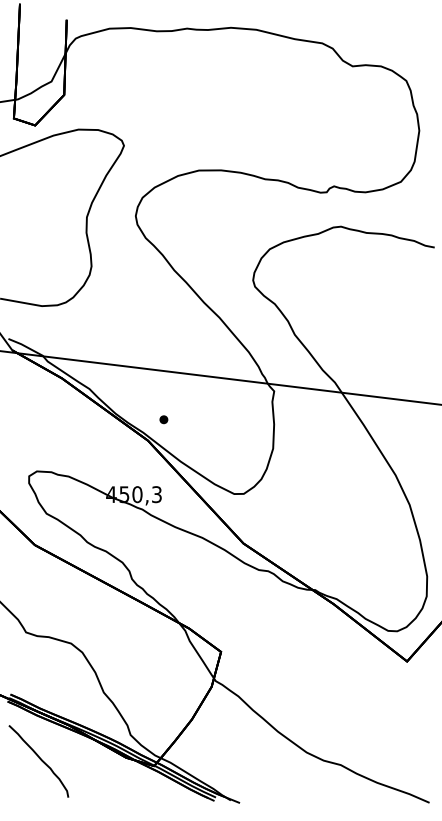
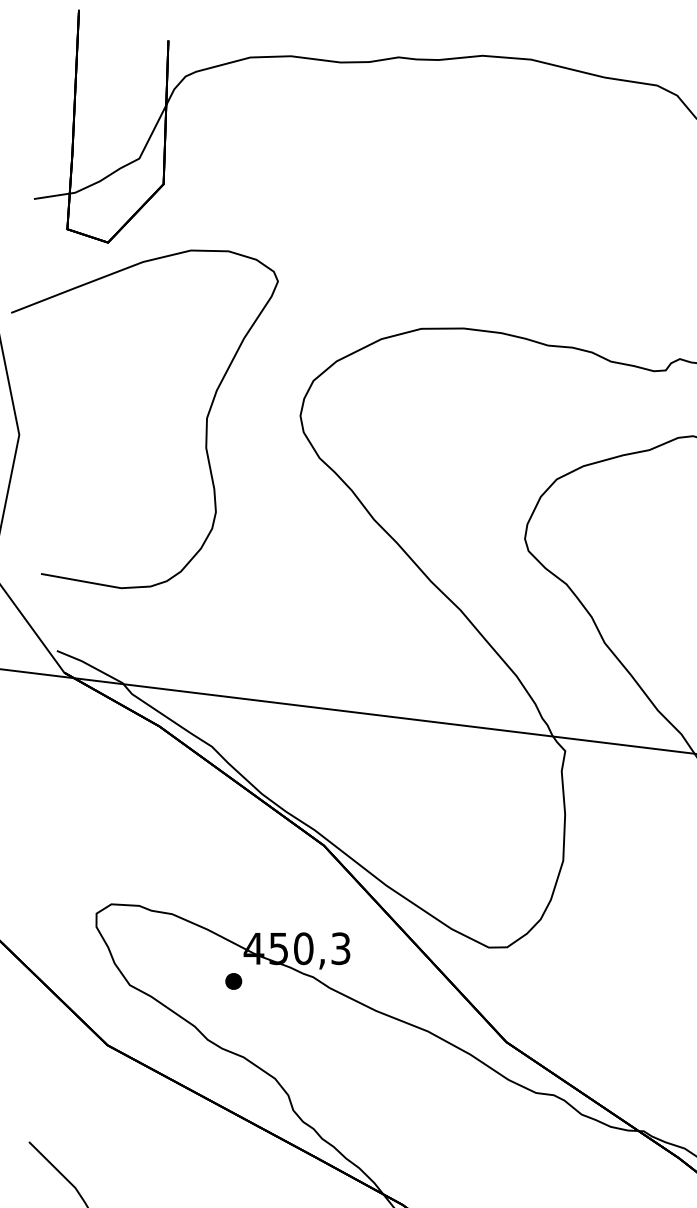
part: (163, 419) -> (232, 980), moved

